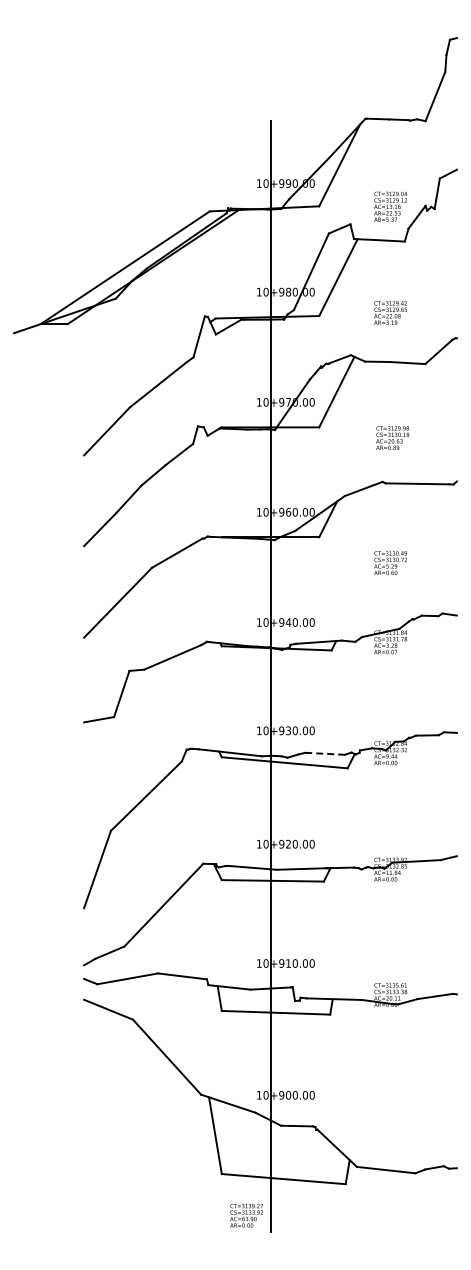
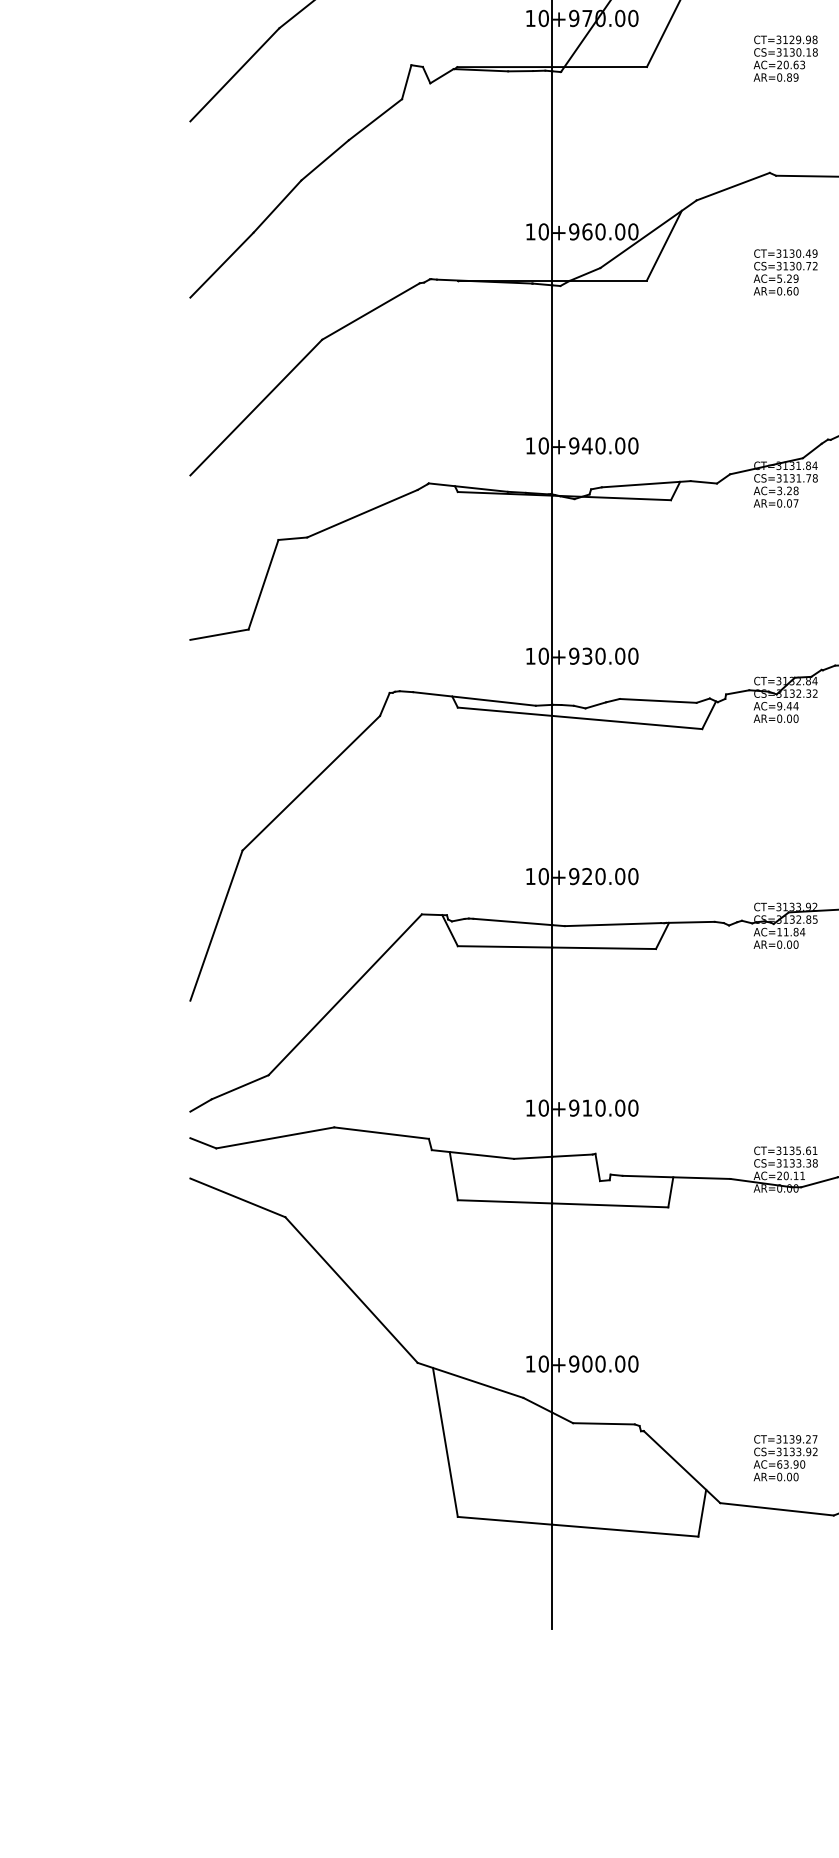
text: (392, 437) -> (785, 57), moved
text: (390, 562) -> (785, 271), moved
line: (325, 753) -> (659, 700), dashed -> solid
text: (246, 1215) -> (785, 1457), moved

